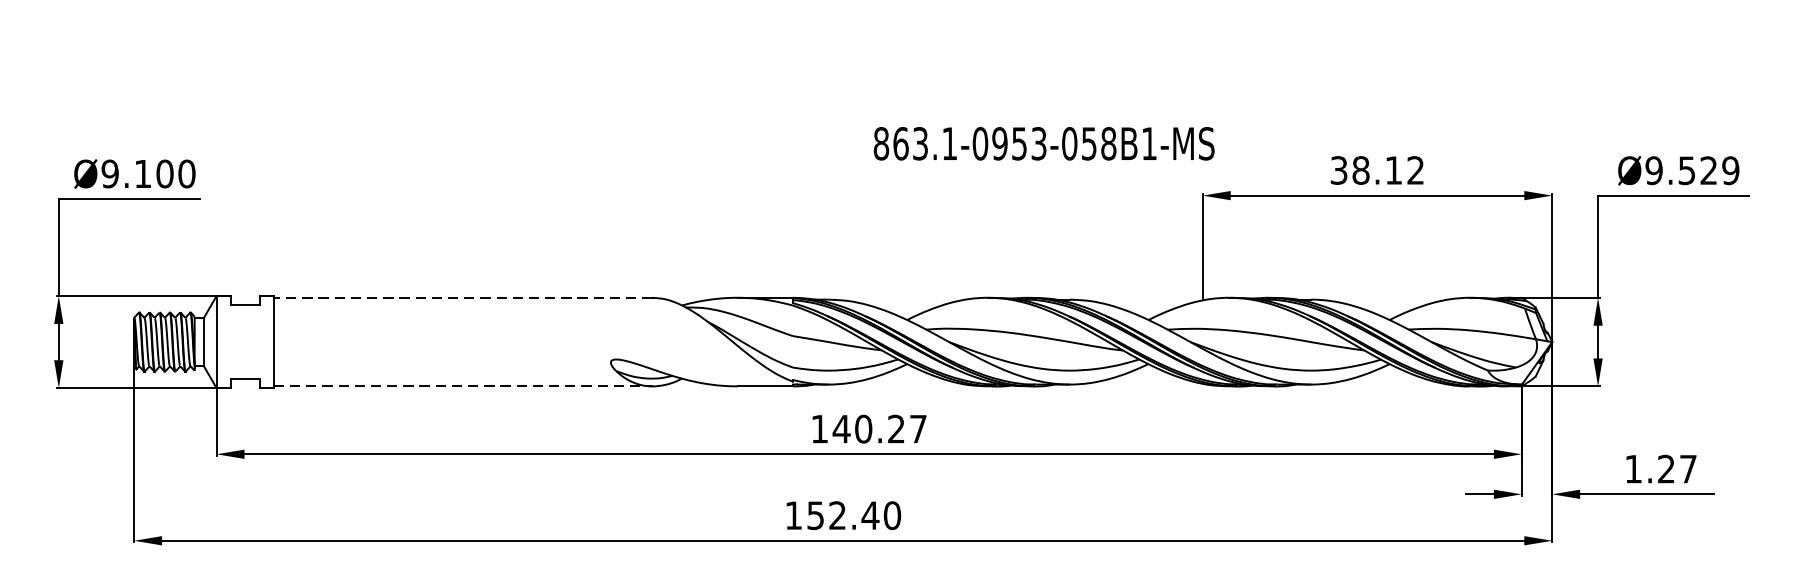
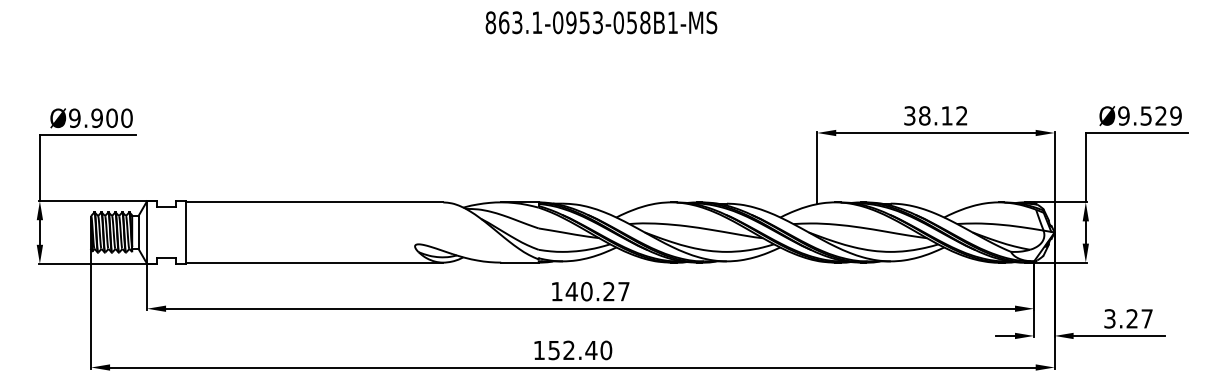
text: (1044, 143) -> (601, 22), moved
text: (142, 174) -> (96, 118), Ø9.100 -> Ø9.900
line: (462, 297) -> (314, 202), dashed -> solid
line: (462, 386) -> (314, 262), dashed -> solid
text: (1632, 468) -> (1109, 318), 1.27 -> 3.27

